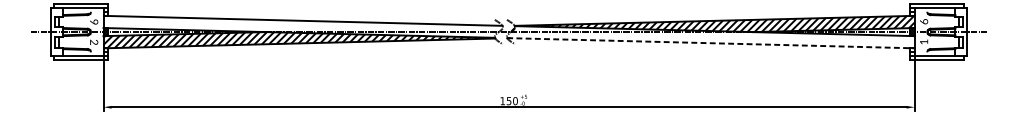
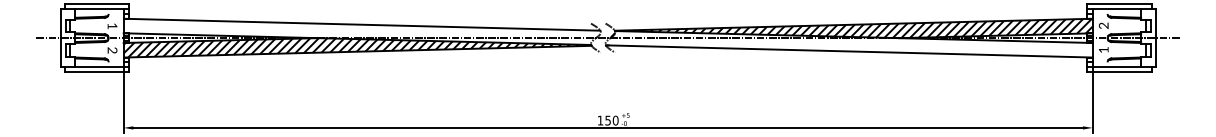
text: (923, 21) -> (1103, 25), 6 -> 2
text: (94, 22) -> (112, 26), 9 -> 1
line: (711, 43) -> (849, 51), dashed -> solid

